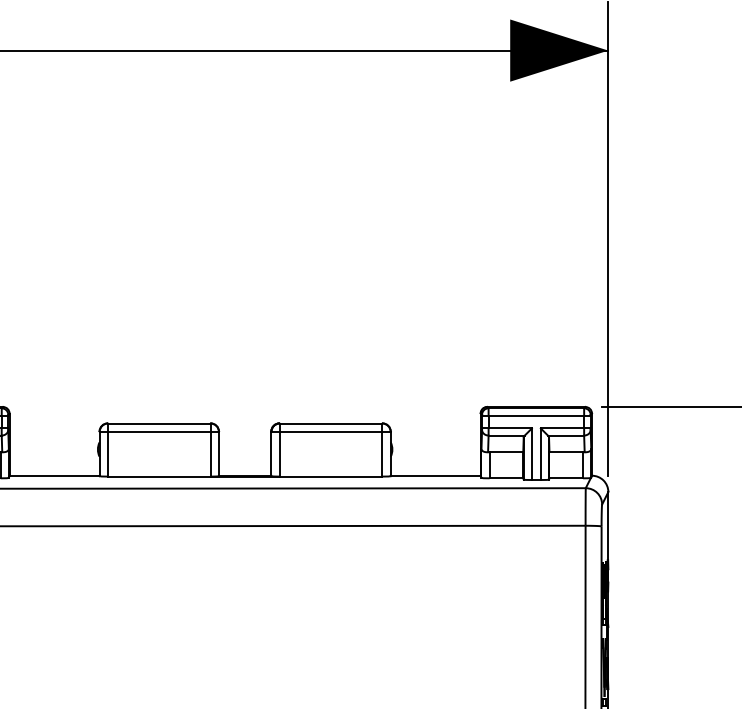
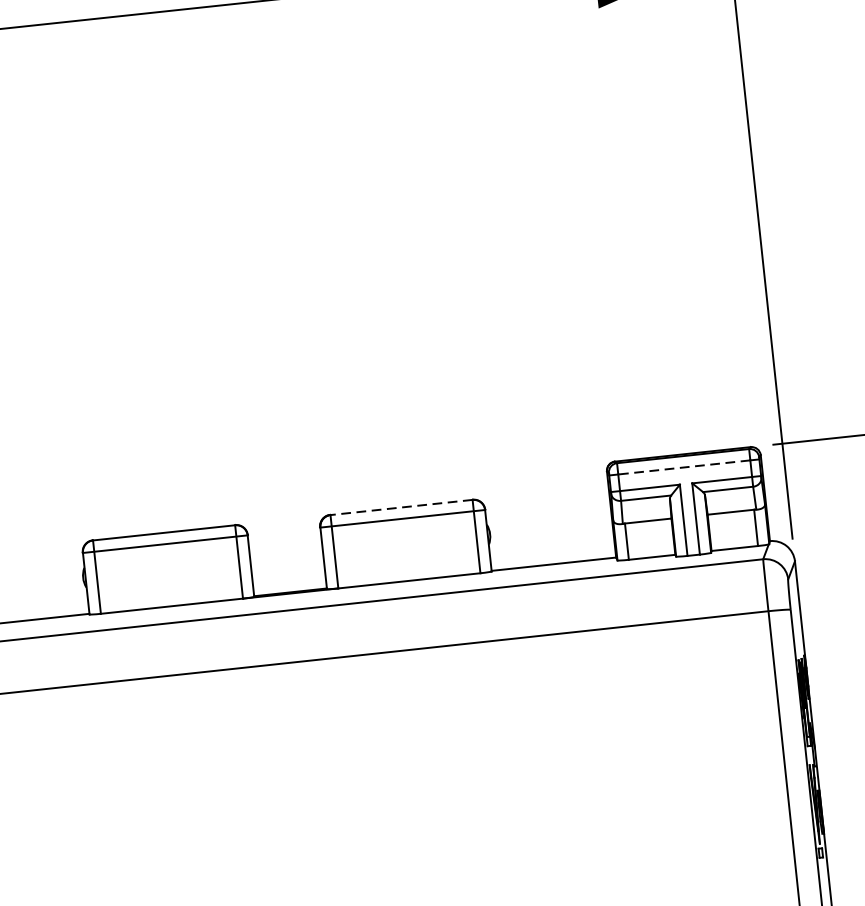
line: (536, 416) -> (684, 467), solid -> dashed
line: (330, 423) -> (400, 507), solid -> dashed

